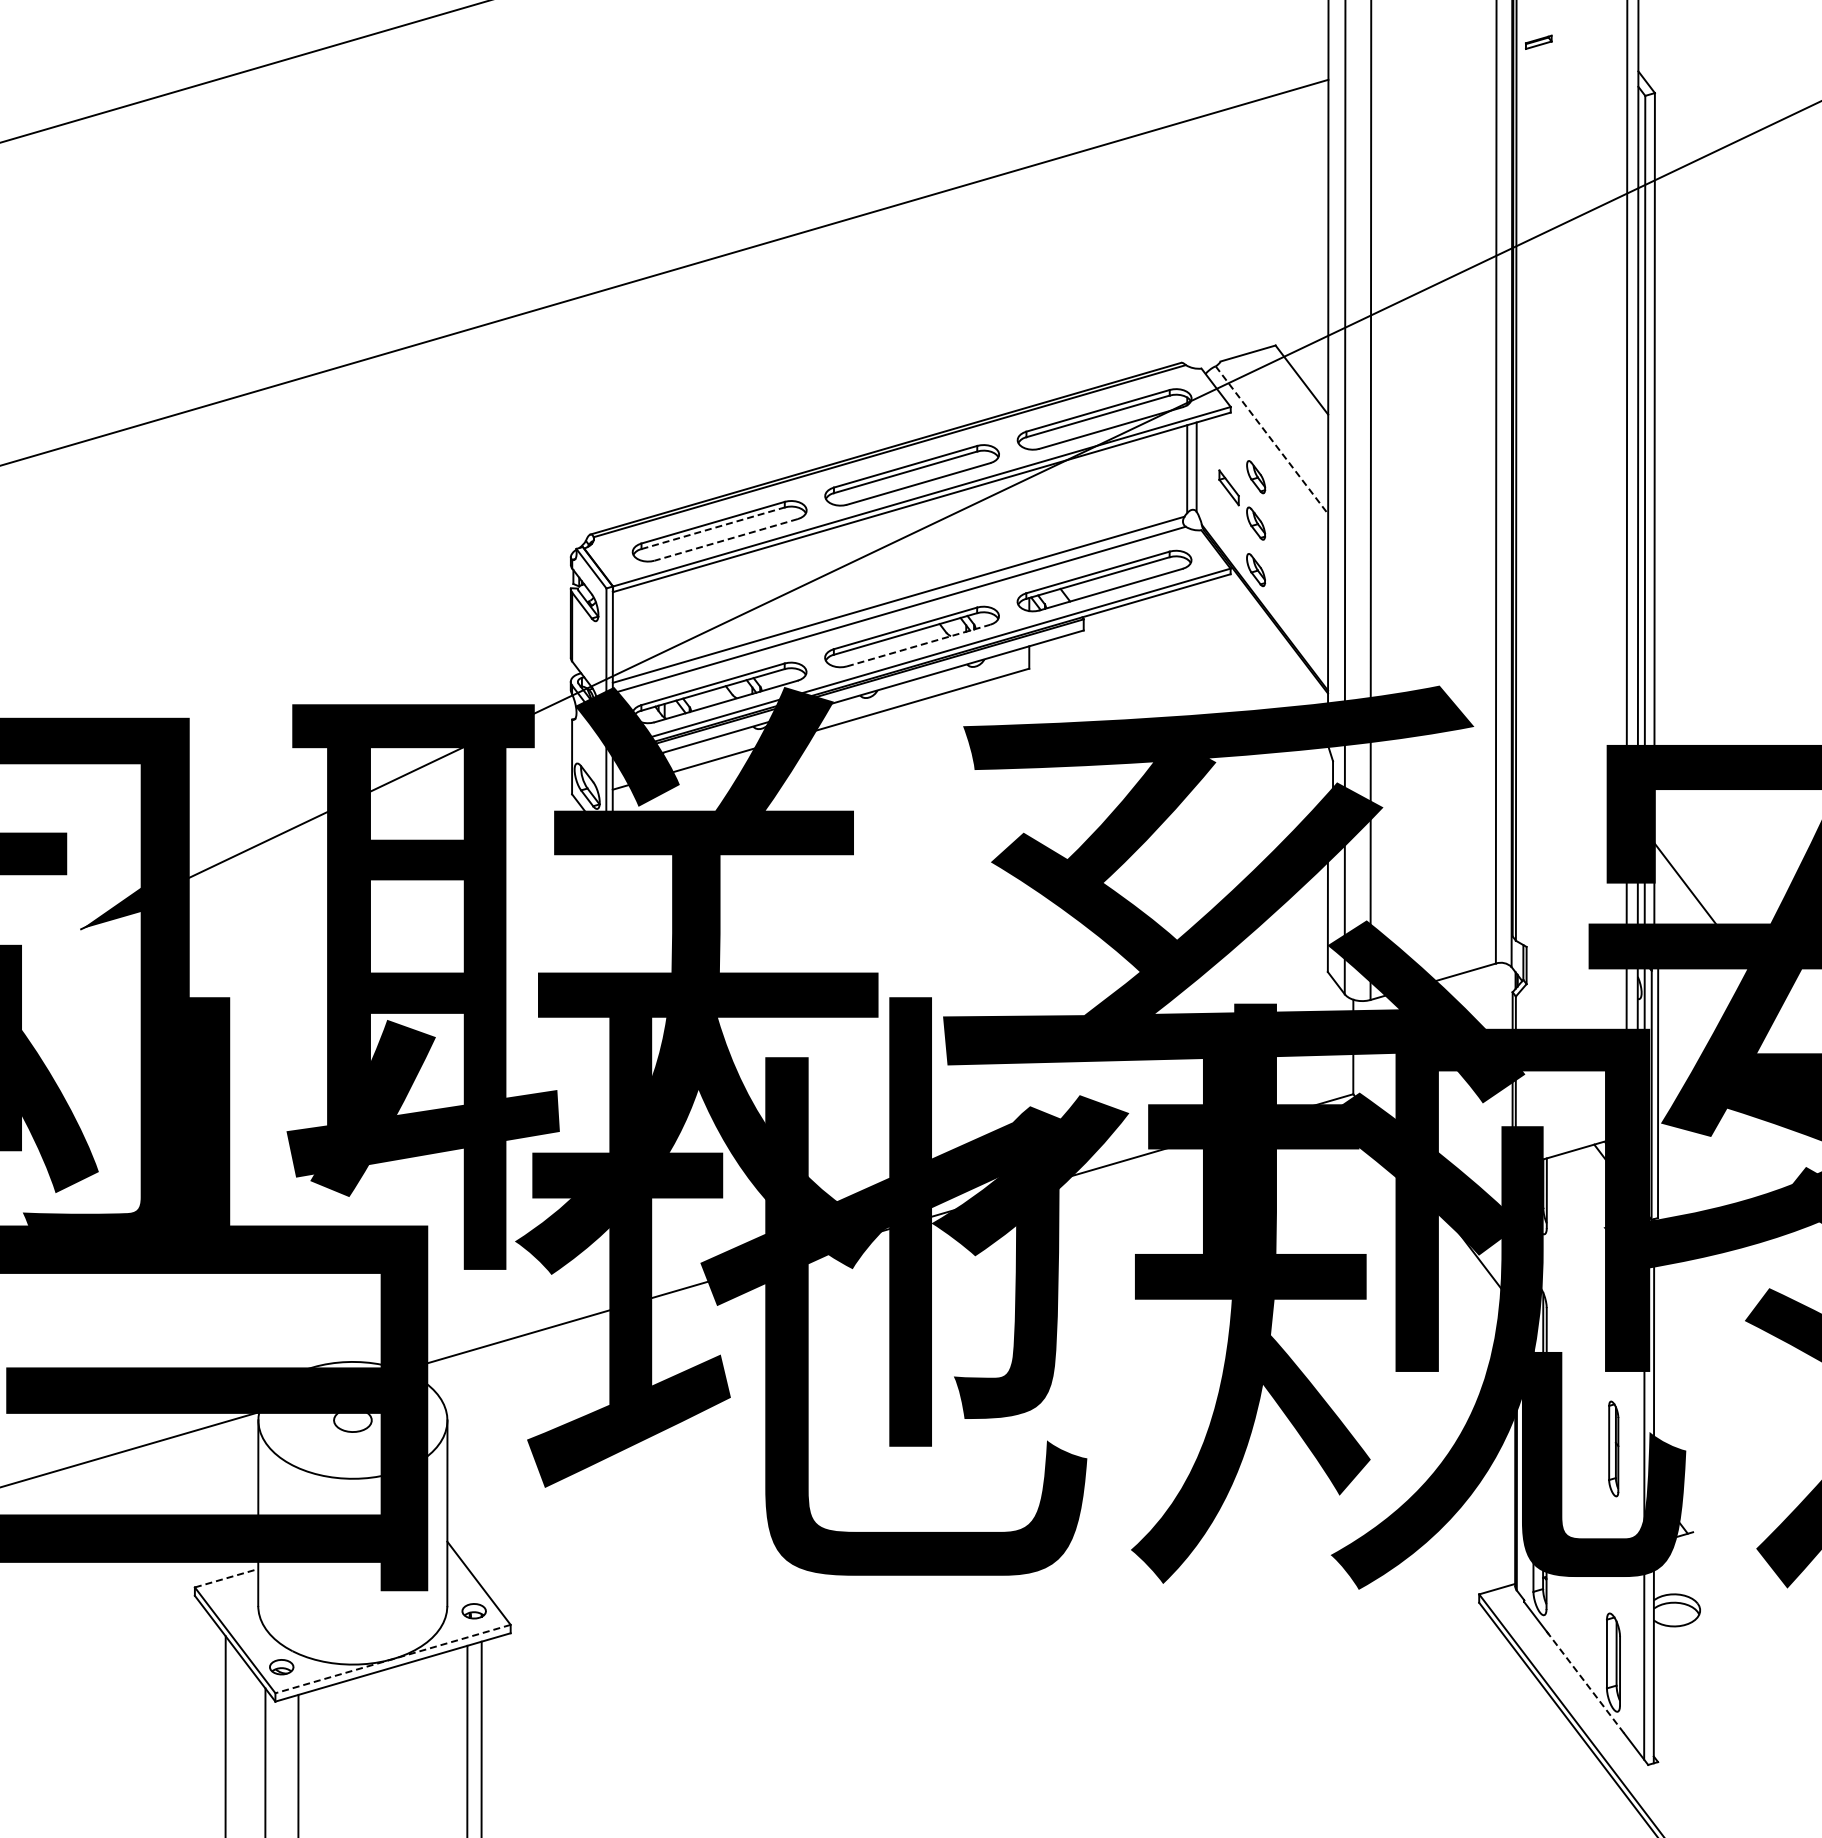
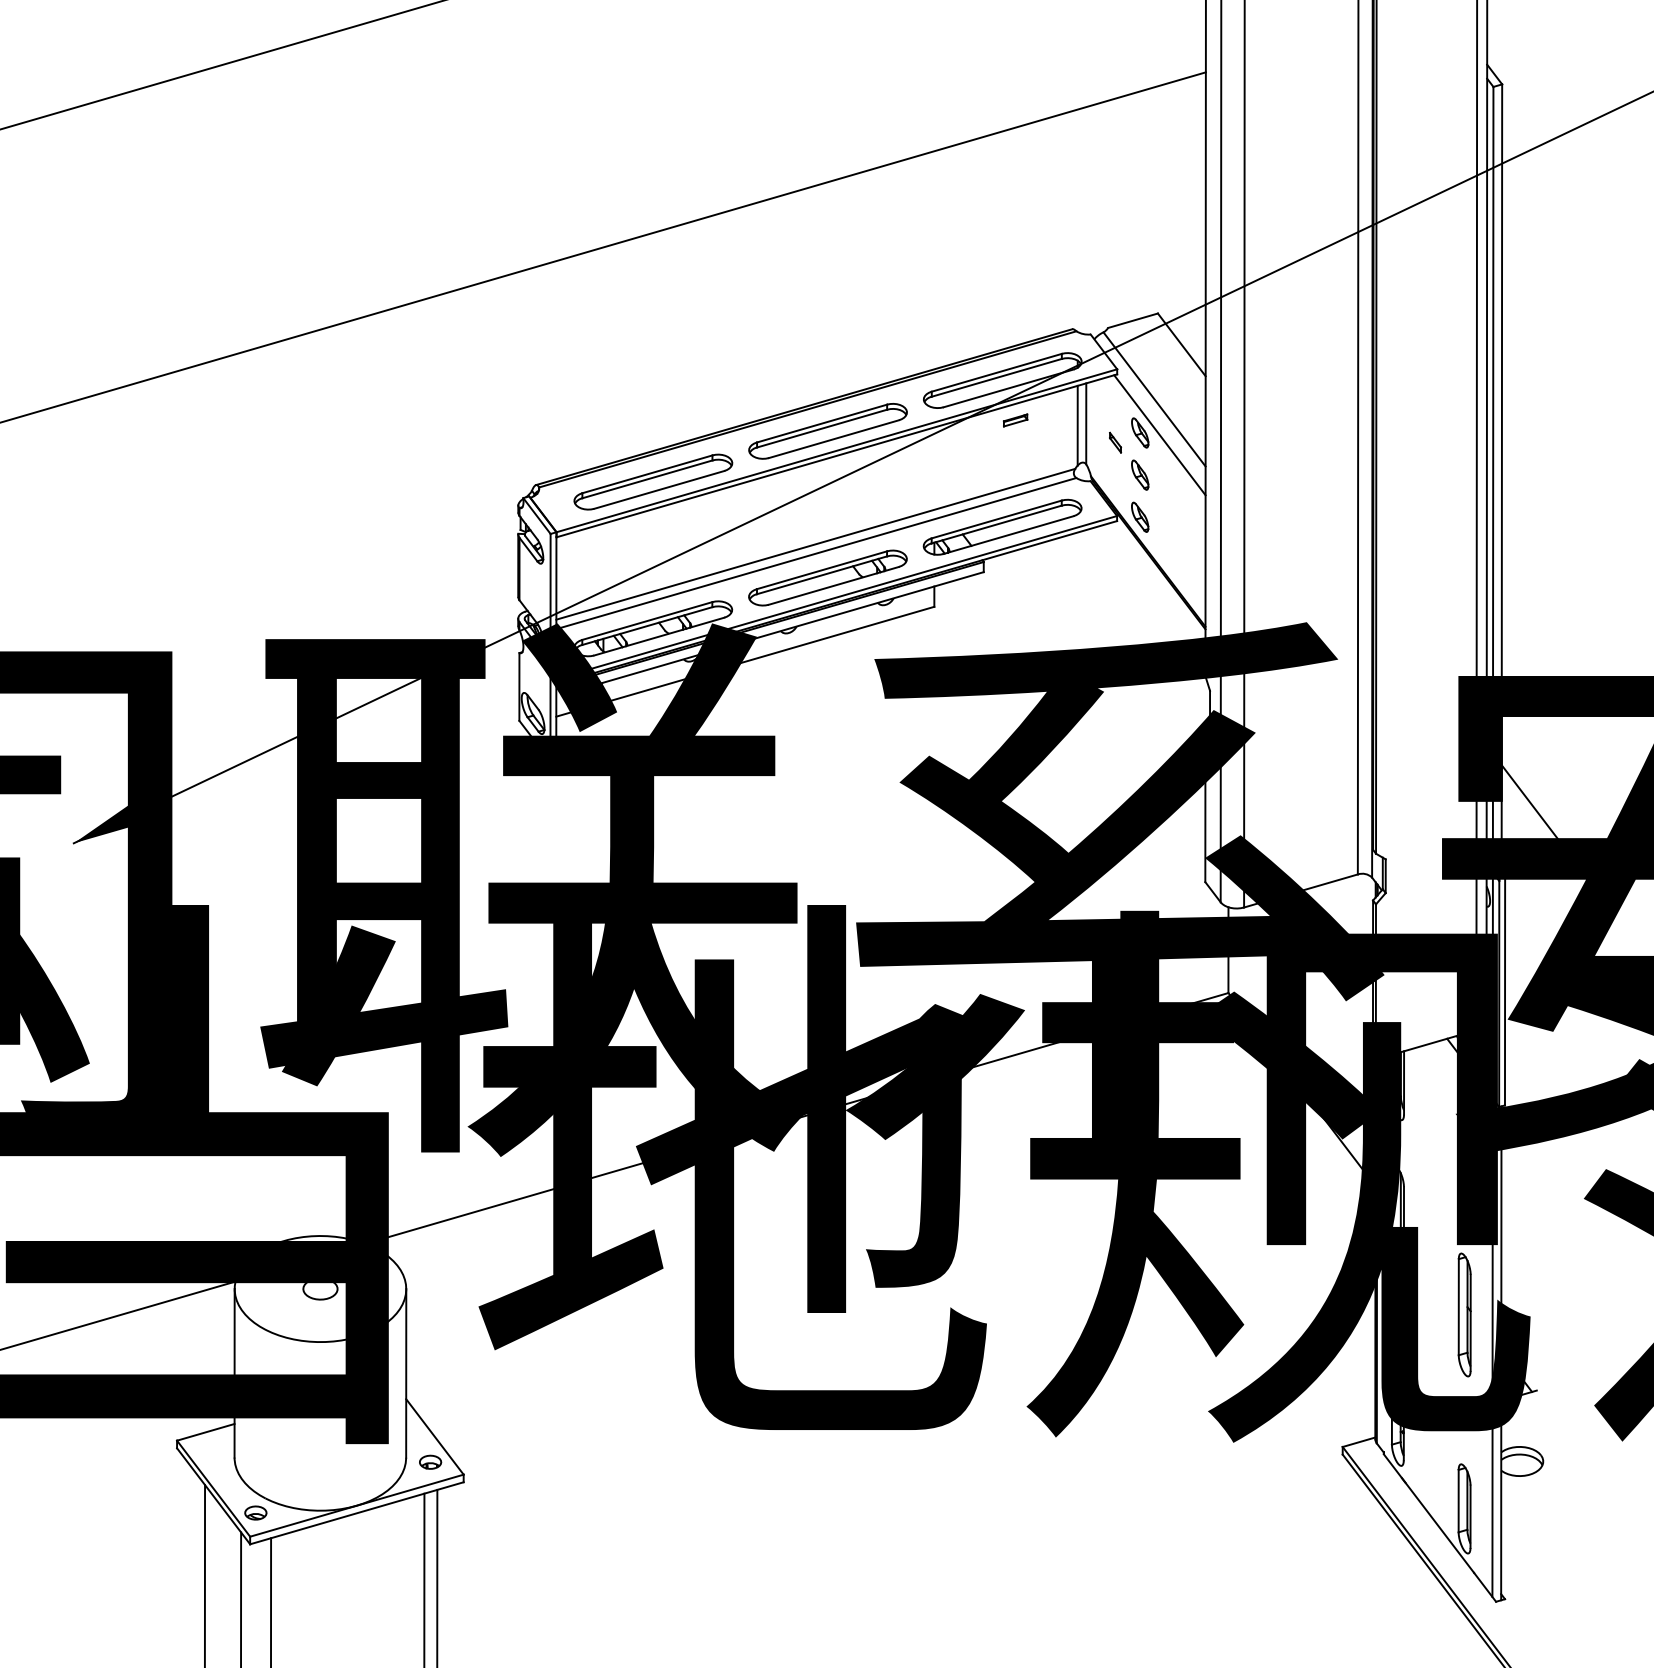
part: (1538, 41) -> (1015, 419), moved
line: (1271, 440) -> (1154, 399), dashed -> solid
line: (1277, 479) -> (1159, 435), added
part: (1228, 487) -> (1115, 442), size x0.62
line: (713, 528) -> (647, 479), dashed -> solid
line: (726, 539) -> (659, 489), dashed -> solid
line: (918, 645) -> (833, 585), dashed -> solid
part: (1613, 1448) -> (1464, 1314), size x1.43
line: (226, 1578) -> (205, 1432), dashed -> solid
line: (392, 1659) -> (356, 1506), dashed -> solid
line: (1584, 1680) -> (1438, 1525), dashed -> solid

